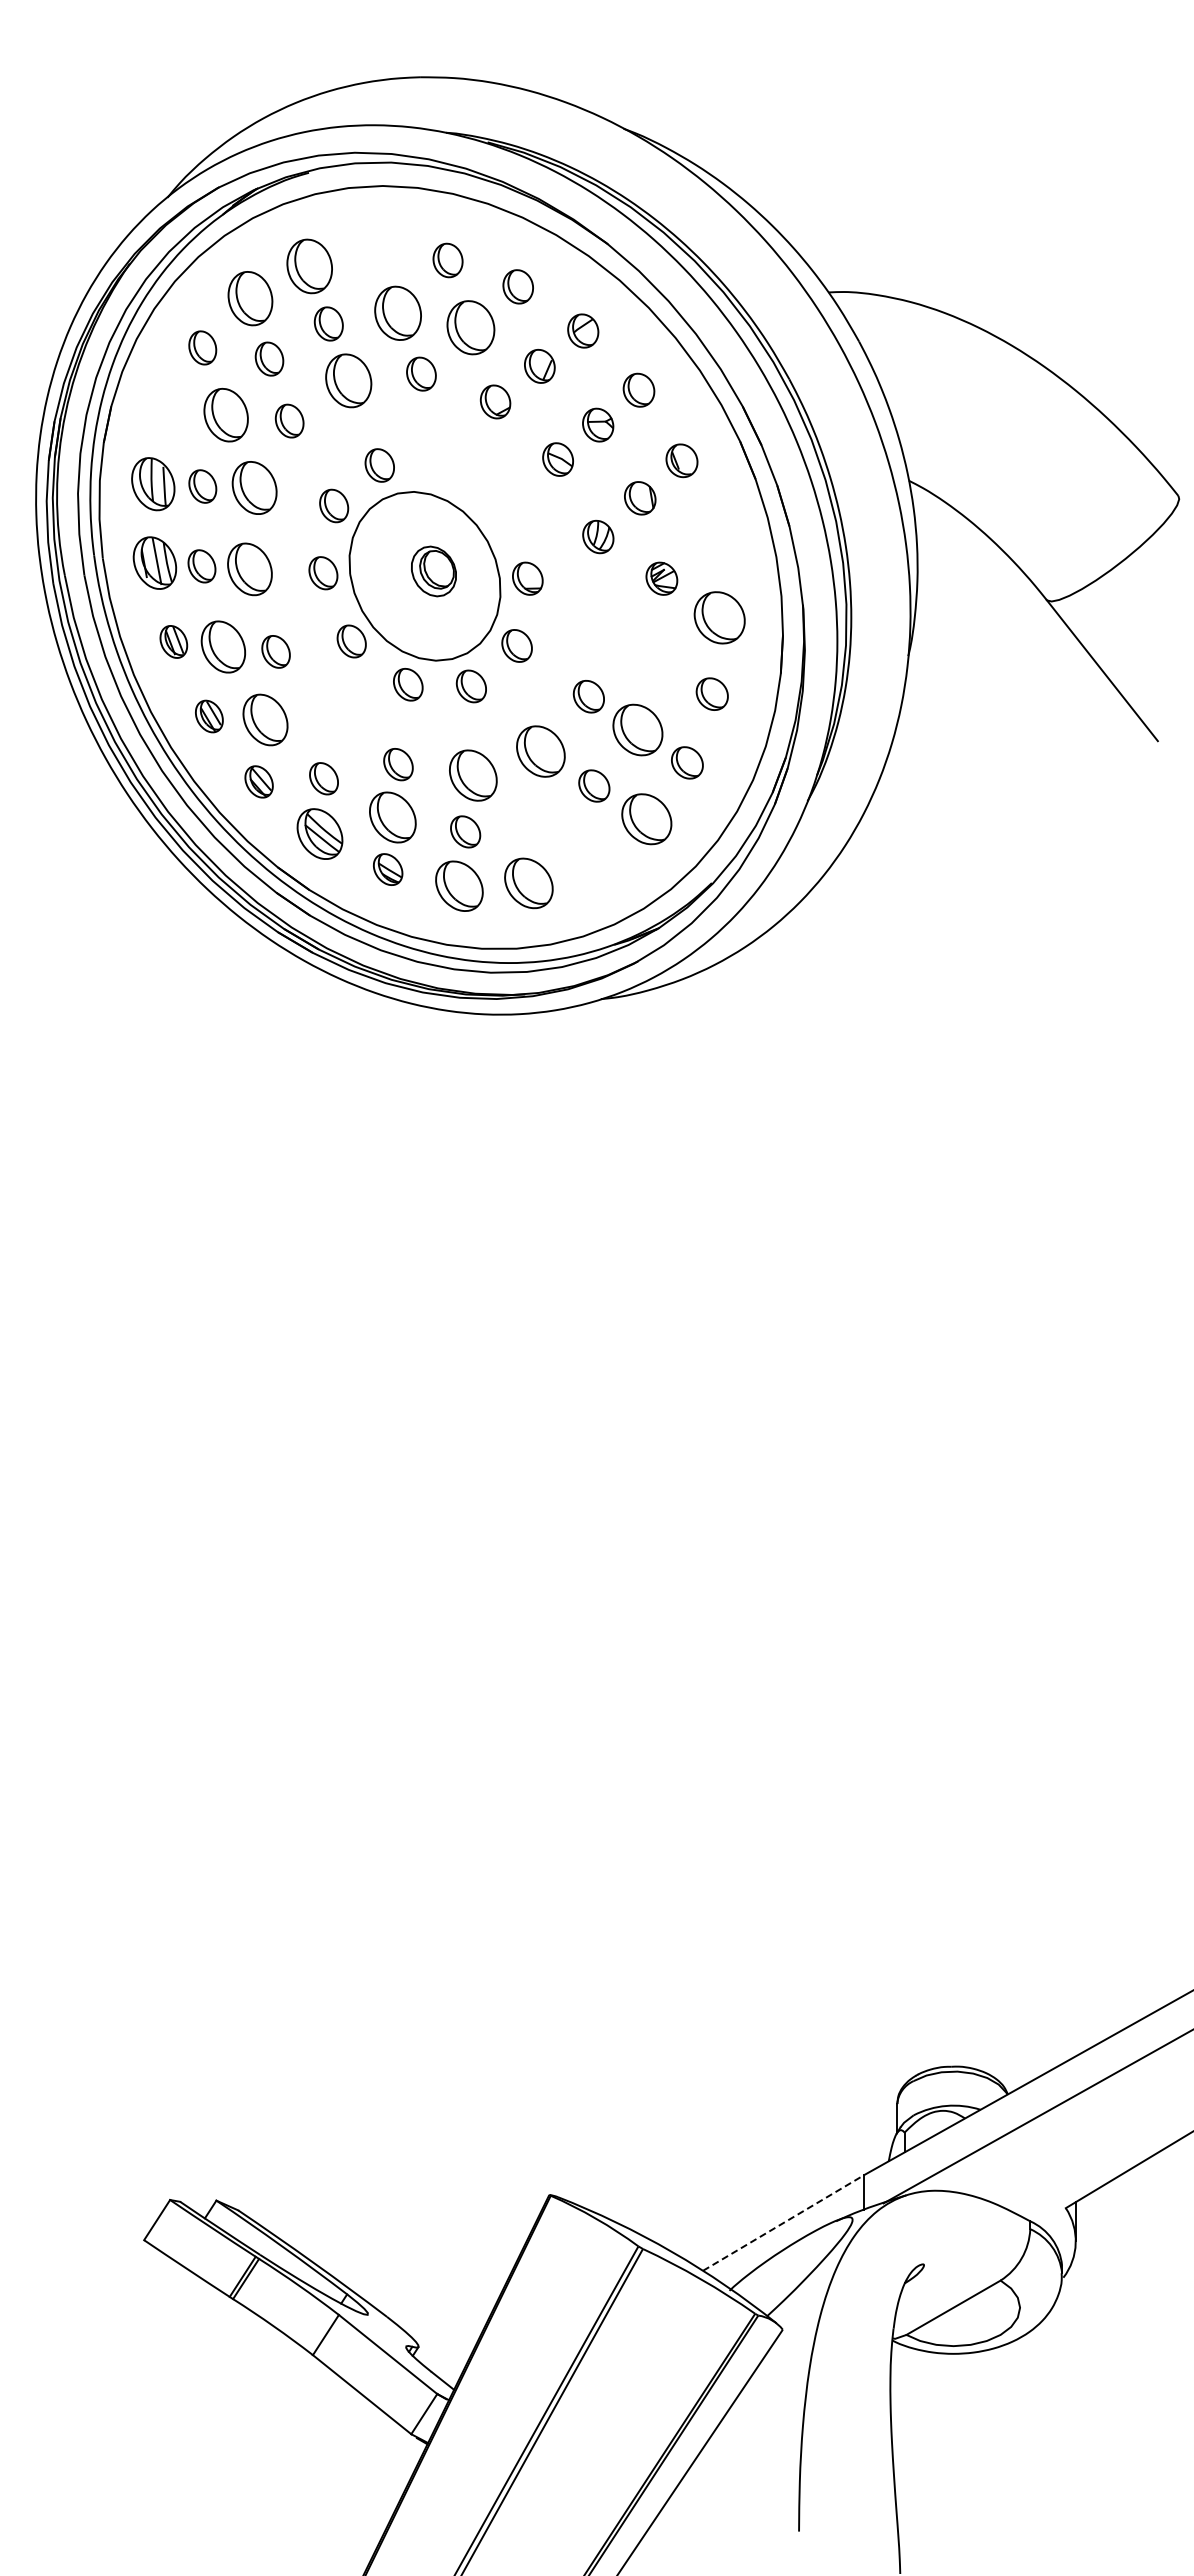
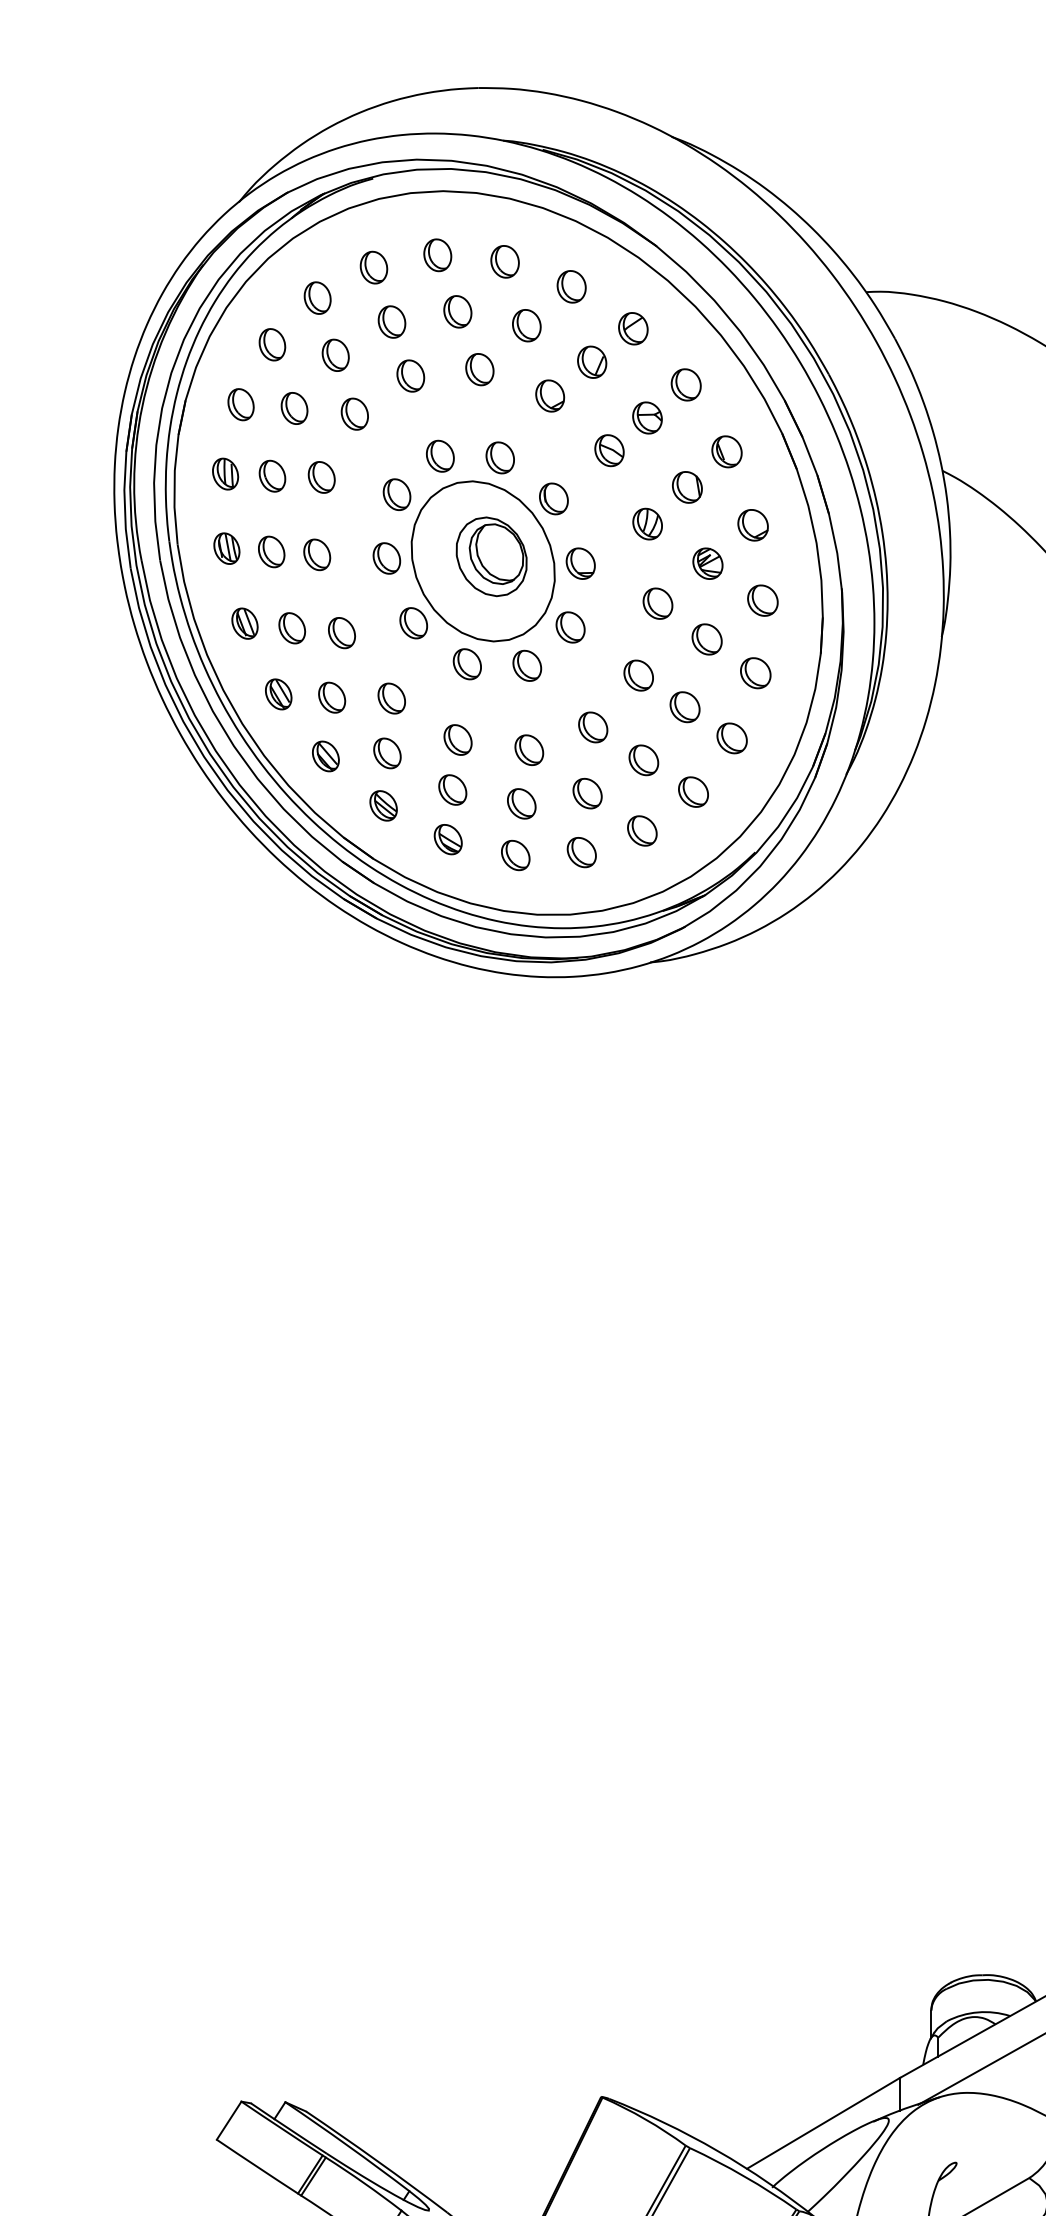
part: (377, 253) -> (438, 255), added
part: (309, 266) -> (373, 267), size x0.62
part: (250, 298) -> (317, 297), size x0.62
part: (398, 312) -> (458, 311), size x0.62
part: (470, 327) -> (526, 325), size x0.62
part: (348, 380) -> (410, 375), size x0.62
part: (169, 410) -> (240, 404), added
part: (225, 414) -> (293, 407), size x0.62
part: (442, 467) -> (499, 458), added
part: (153, 484) -> (225, 474), size x0.62
part: (254, 487) -> (321, 477), size x0.62
part: (499, 510) -> (553, 498), added
part: (709, 538) -> (753, 525), added
part: (154, 562) -> (226, 548), size x0.62
part: (249, 569) -> (316, 554), size x0.62
part: (433, 571) -> (491, 556), size x1.67
part: (719, 617) -> (762, 600), size x0.62
part: (609, 620) -> (658, 603), added
part: (223, 646) -> (292, 627), size x0.62
part: (660, 658) -> (706, 639), added
part: (265, 719) -> (331, 697), size x0.62
part: (328, 720) -> (391, 698), added
part: (637, 729) -> (684, 706), size x0.62
part: (540, 750) -> (592, 726), size x0.62
part: (473, 774) -> (529, 749), size x0.62
part: (392, 816) -> (452, 789), size x0.62
part: (646, 819) -> (693, 792), size x0.62
part: (534, 820) -> (587, 793), added
part: (319, 833) -> (383, 805), size x0.62
part: (592, 860) -> (642, 830), added
part: (528, 882) -> (581, 851), size x0.62
part: (458, 886) -> (515, 855), size x0.62
line: (783, 2222) -> (823, 2122), dashed -> solid

